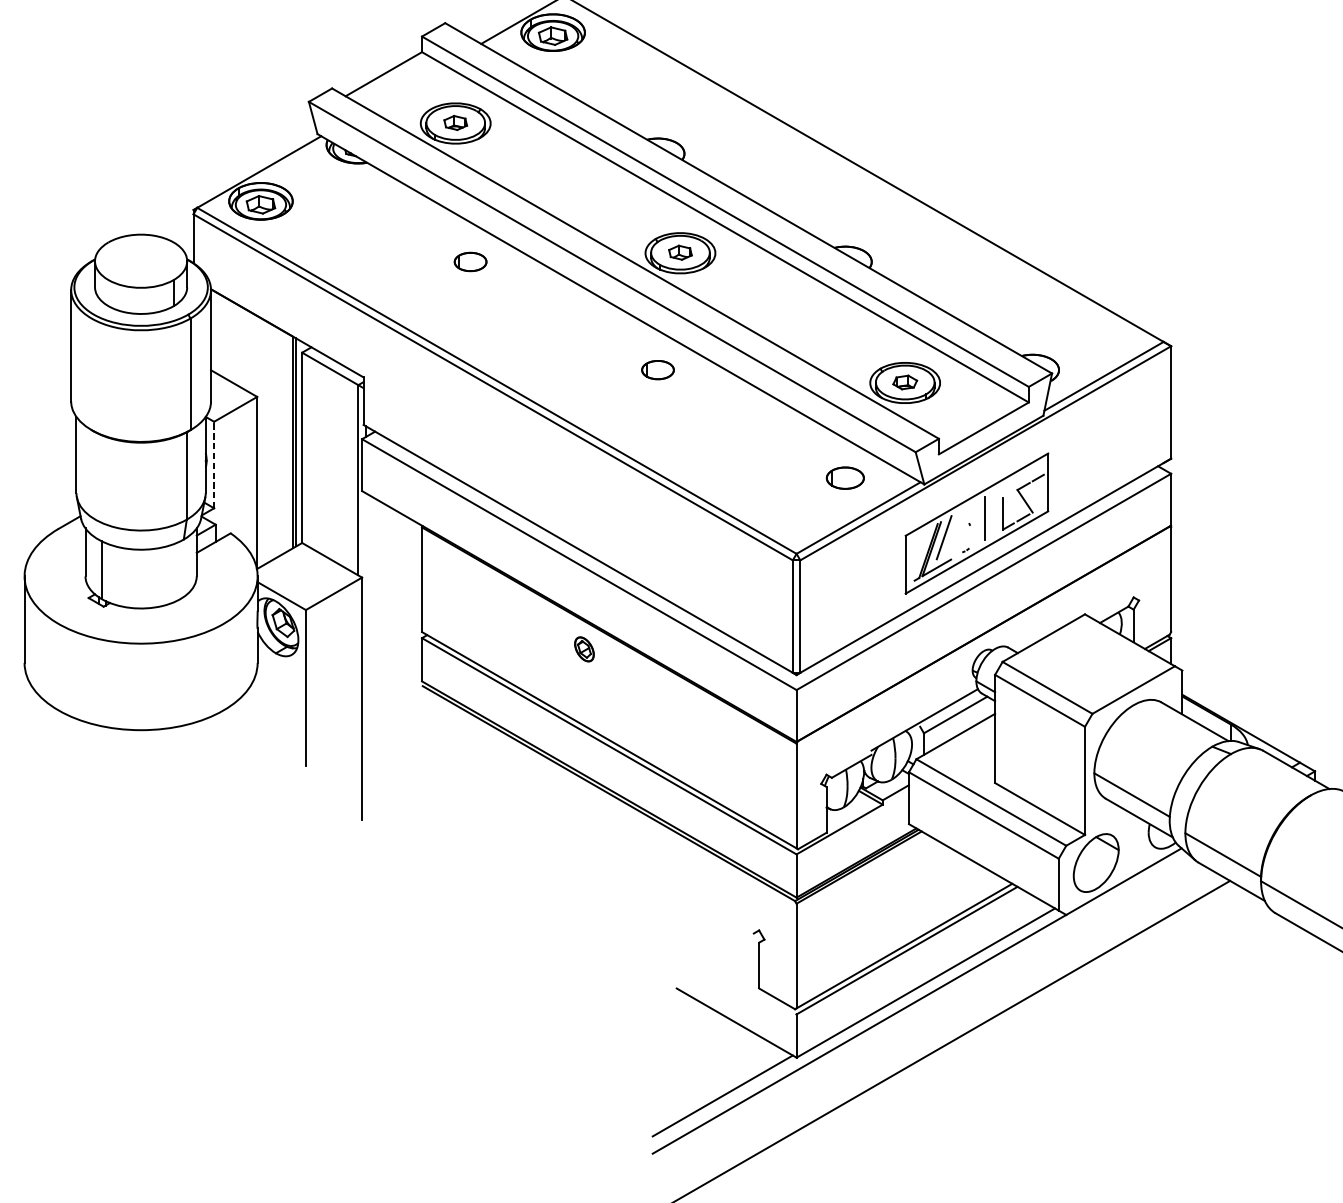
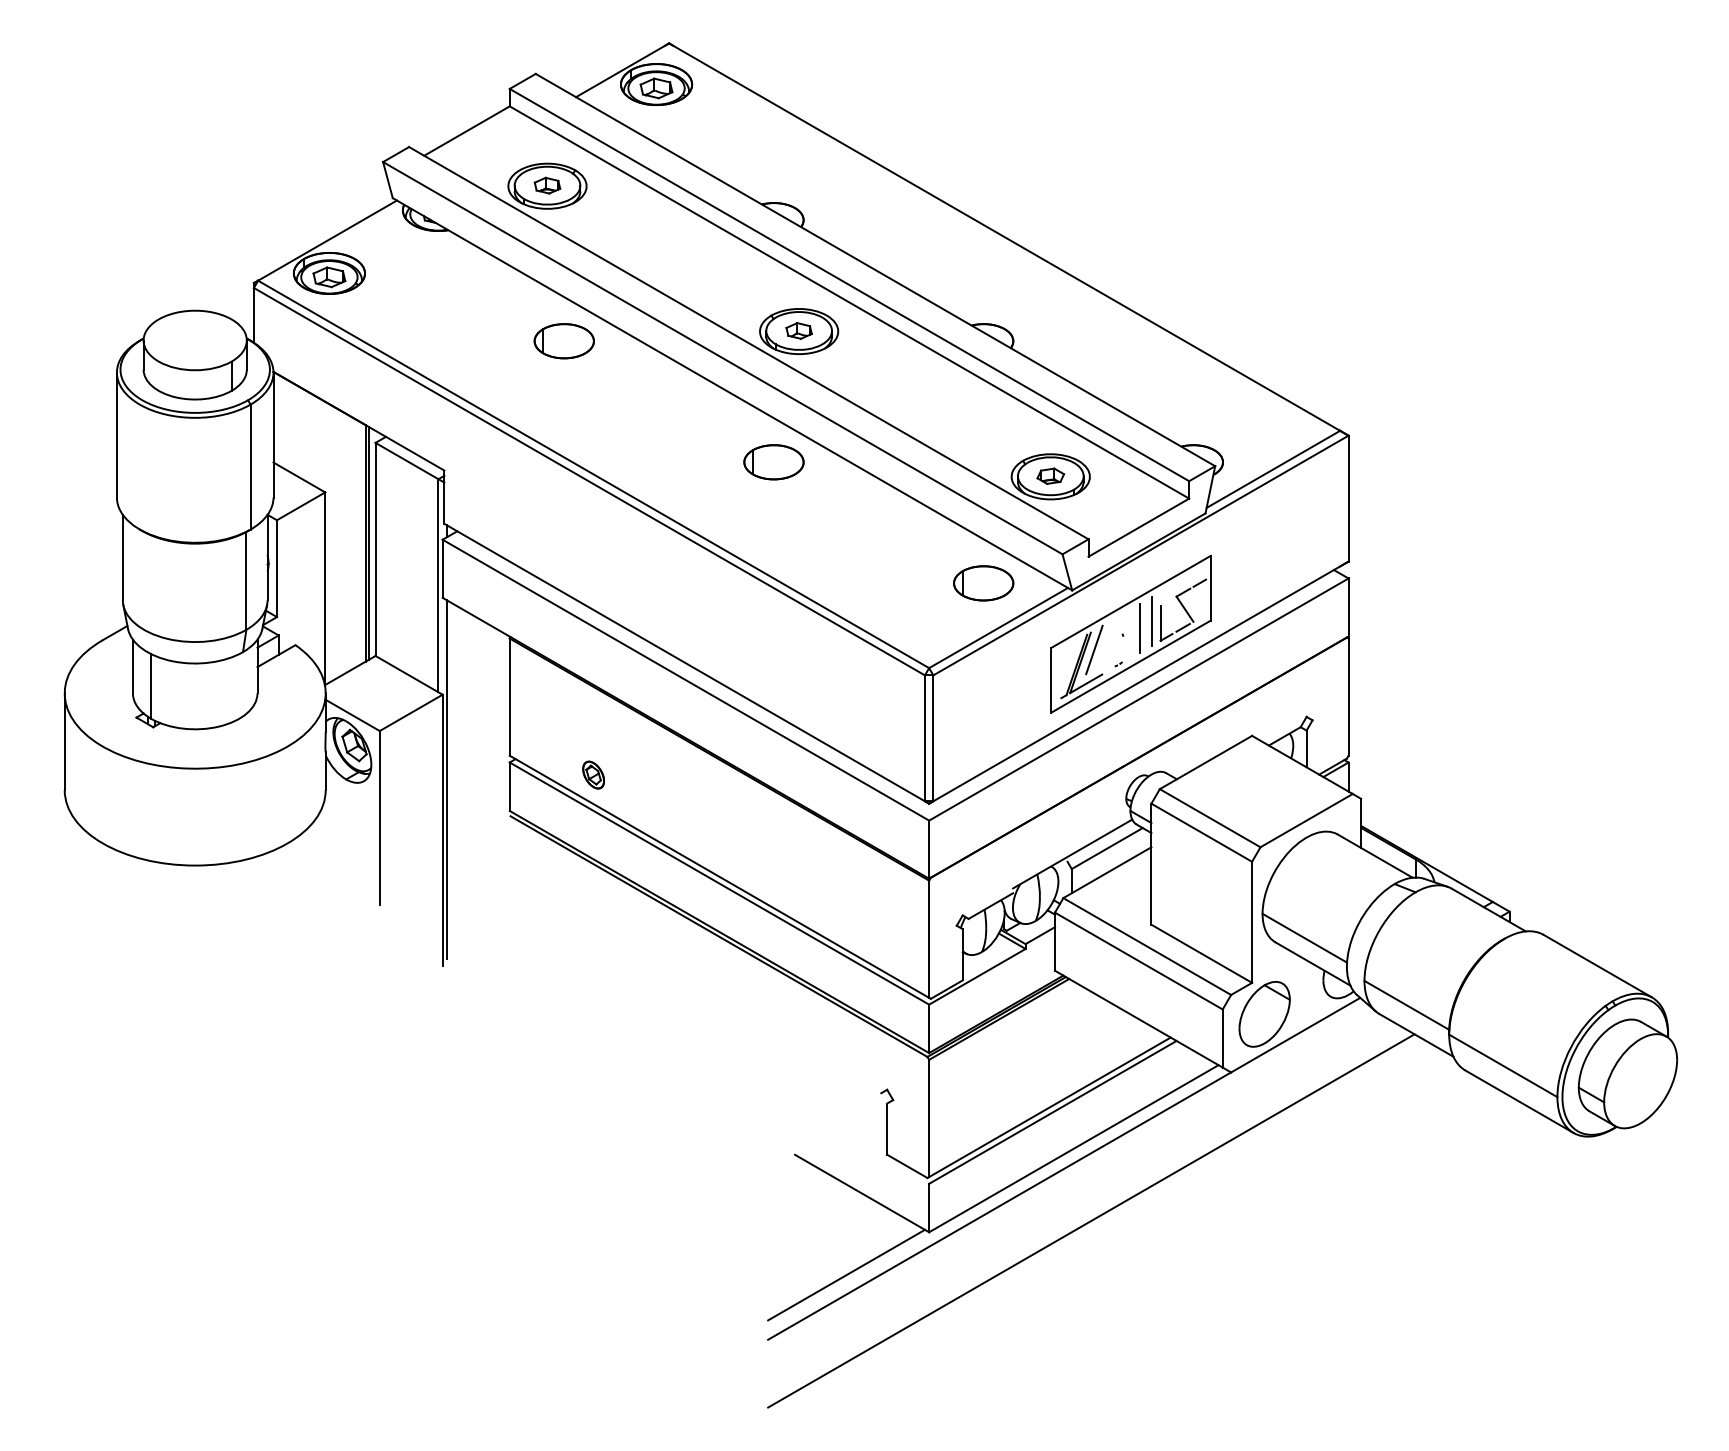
part: (470, 262) -> (563, 341), size x1.67
part: (657, 370) -> (773, 462), size x1.67
line: (214, 464) -> (277, 568), dashed -> solid
part: (845, 478) -> (983, 583), size x1.43
line: (996, 512) -> (1152, 621), added
part: (584, 648) -> (593, 774), moved
line: (365, 653) -> (446, 779), added

